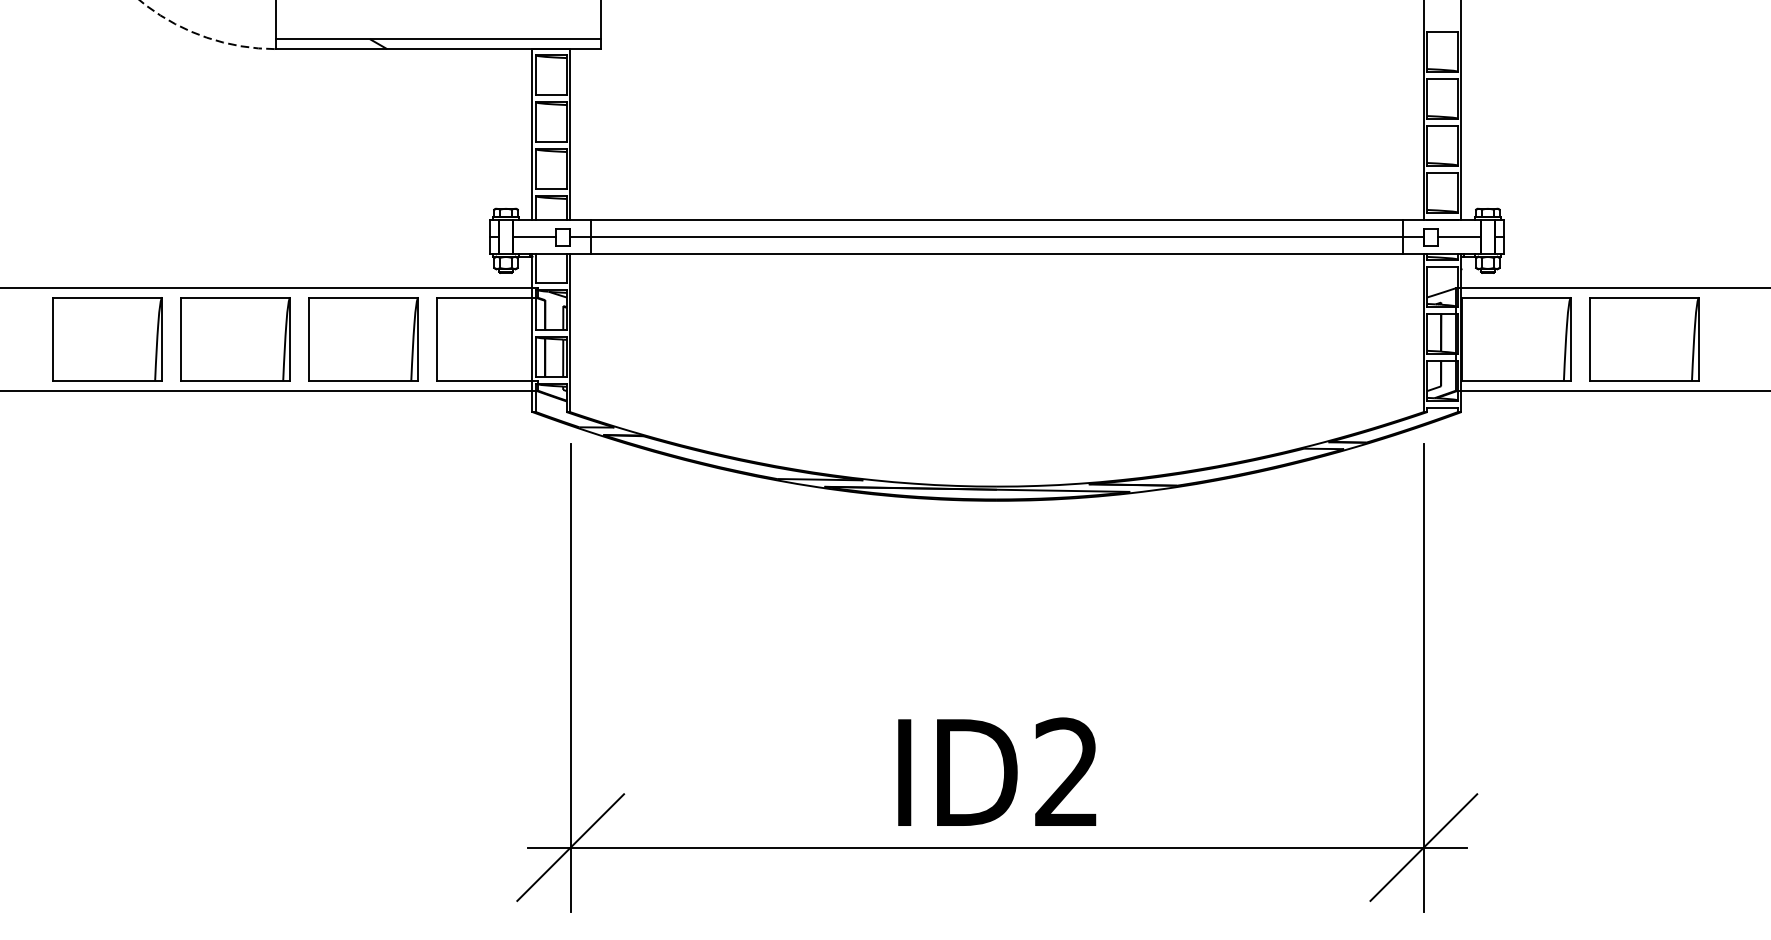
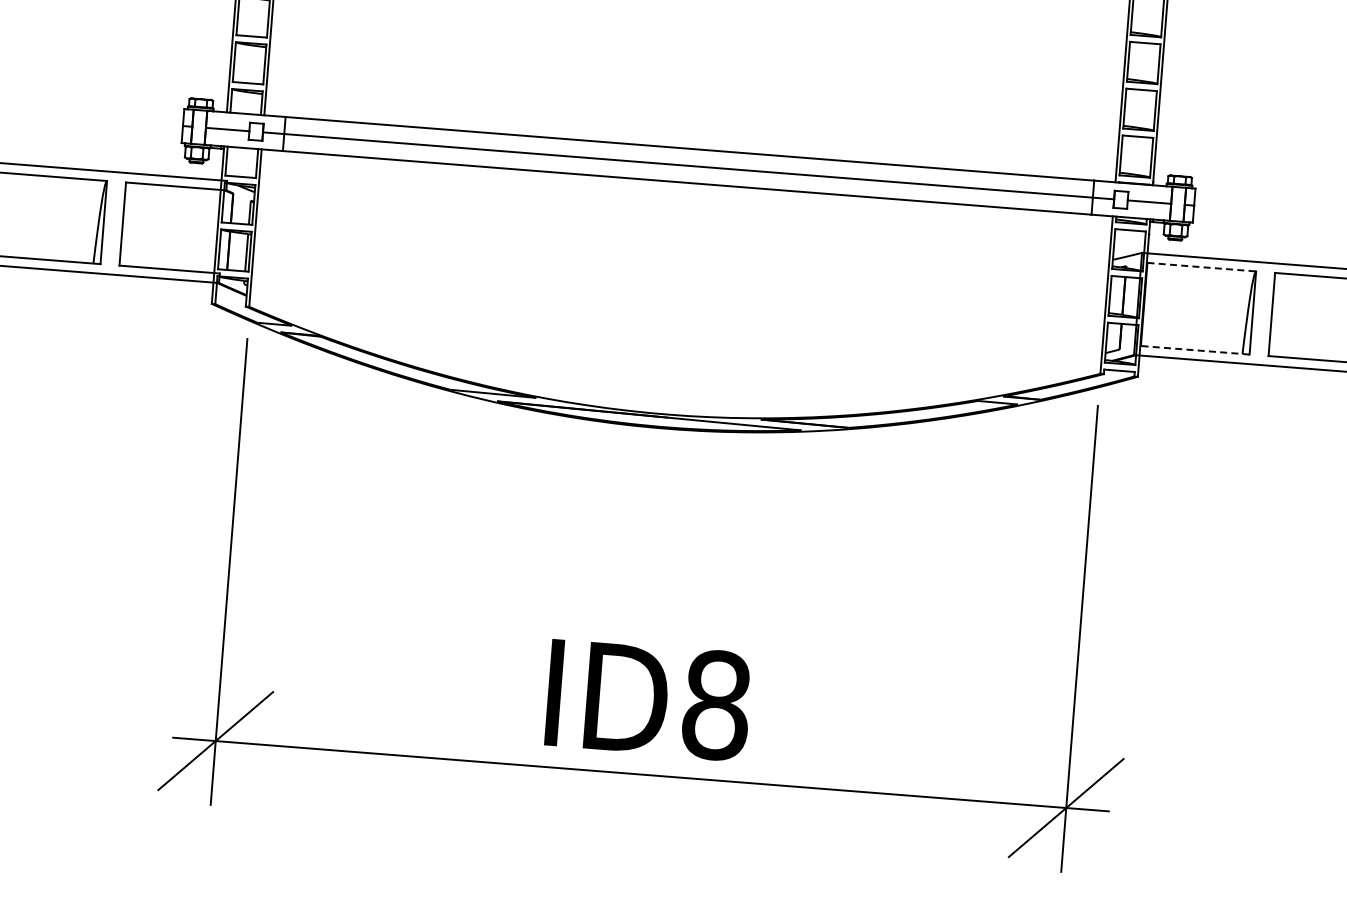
line: (1516, 297) -> (1201, 266), solid -> dashed
line: (1516, 381) -> (1195, 350), solid -> dashed
text: (1067, 772) -> (716, 705), ID2 -> ID8

